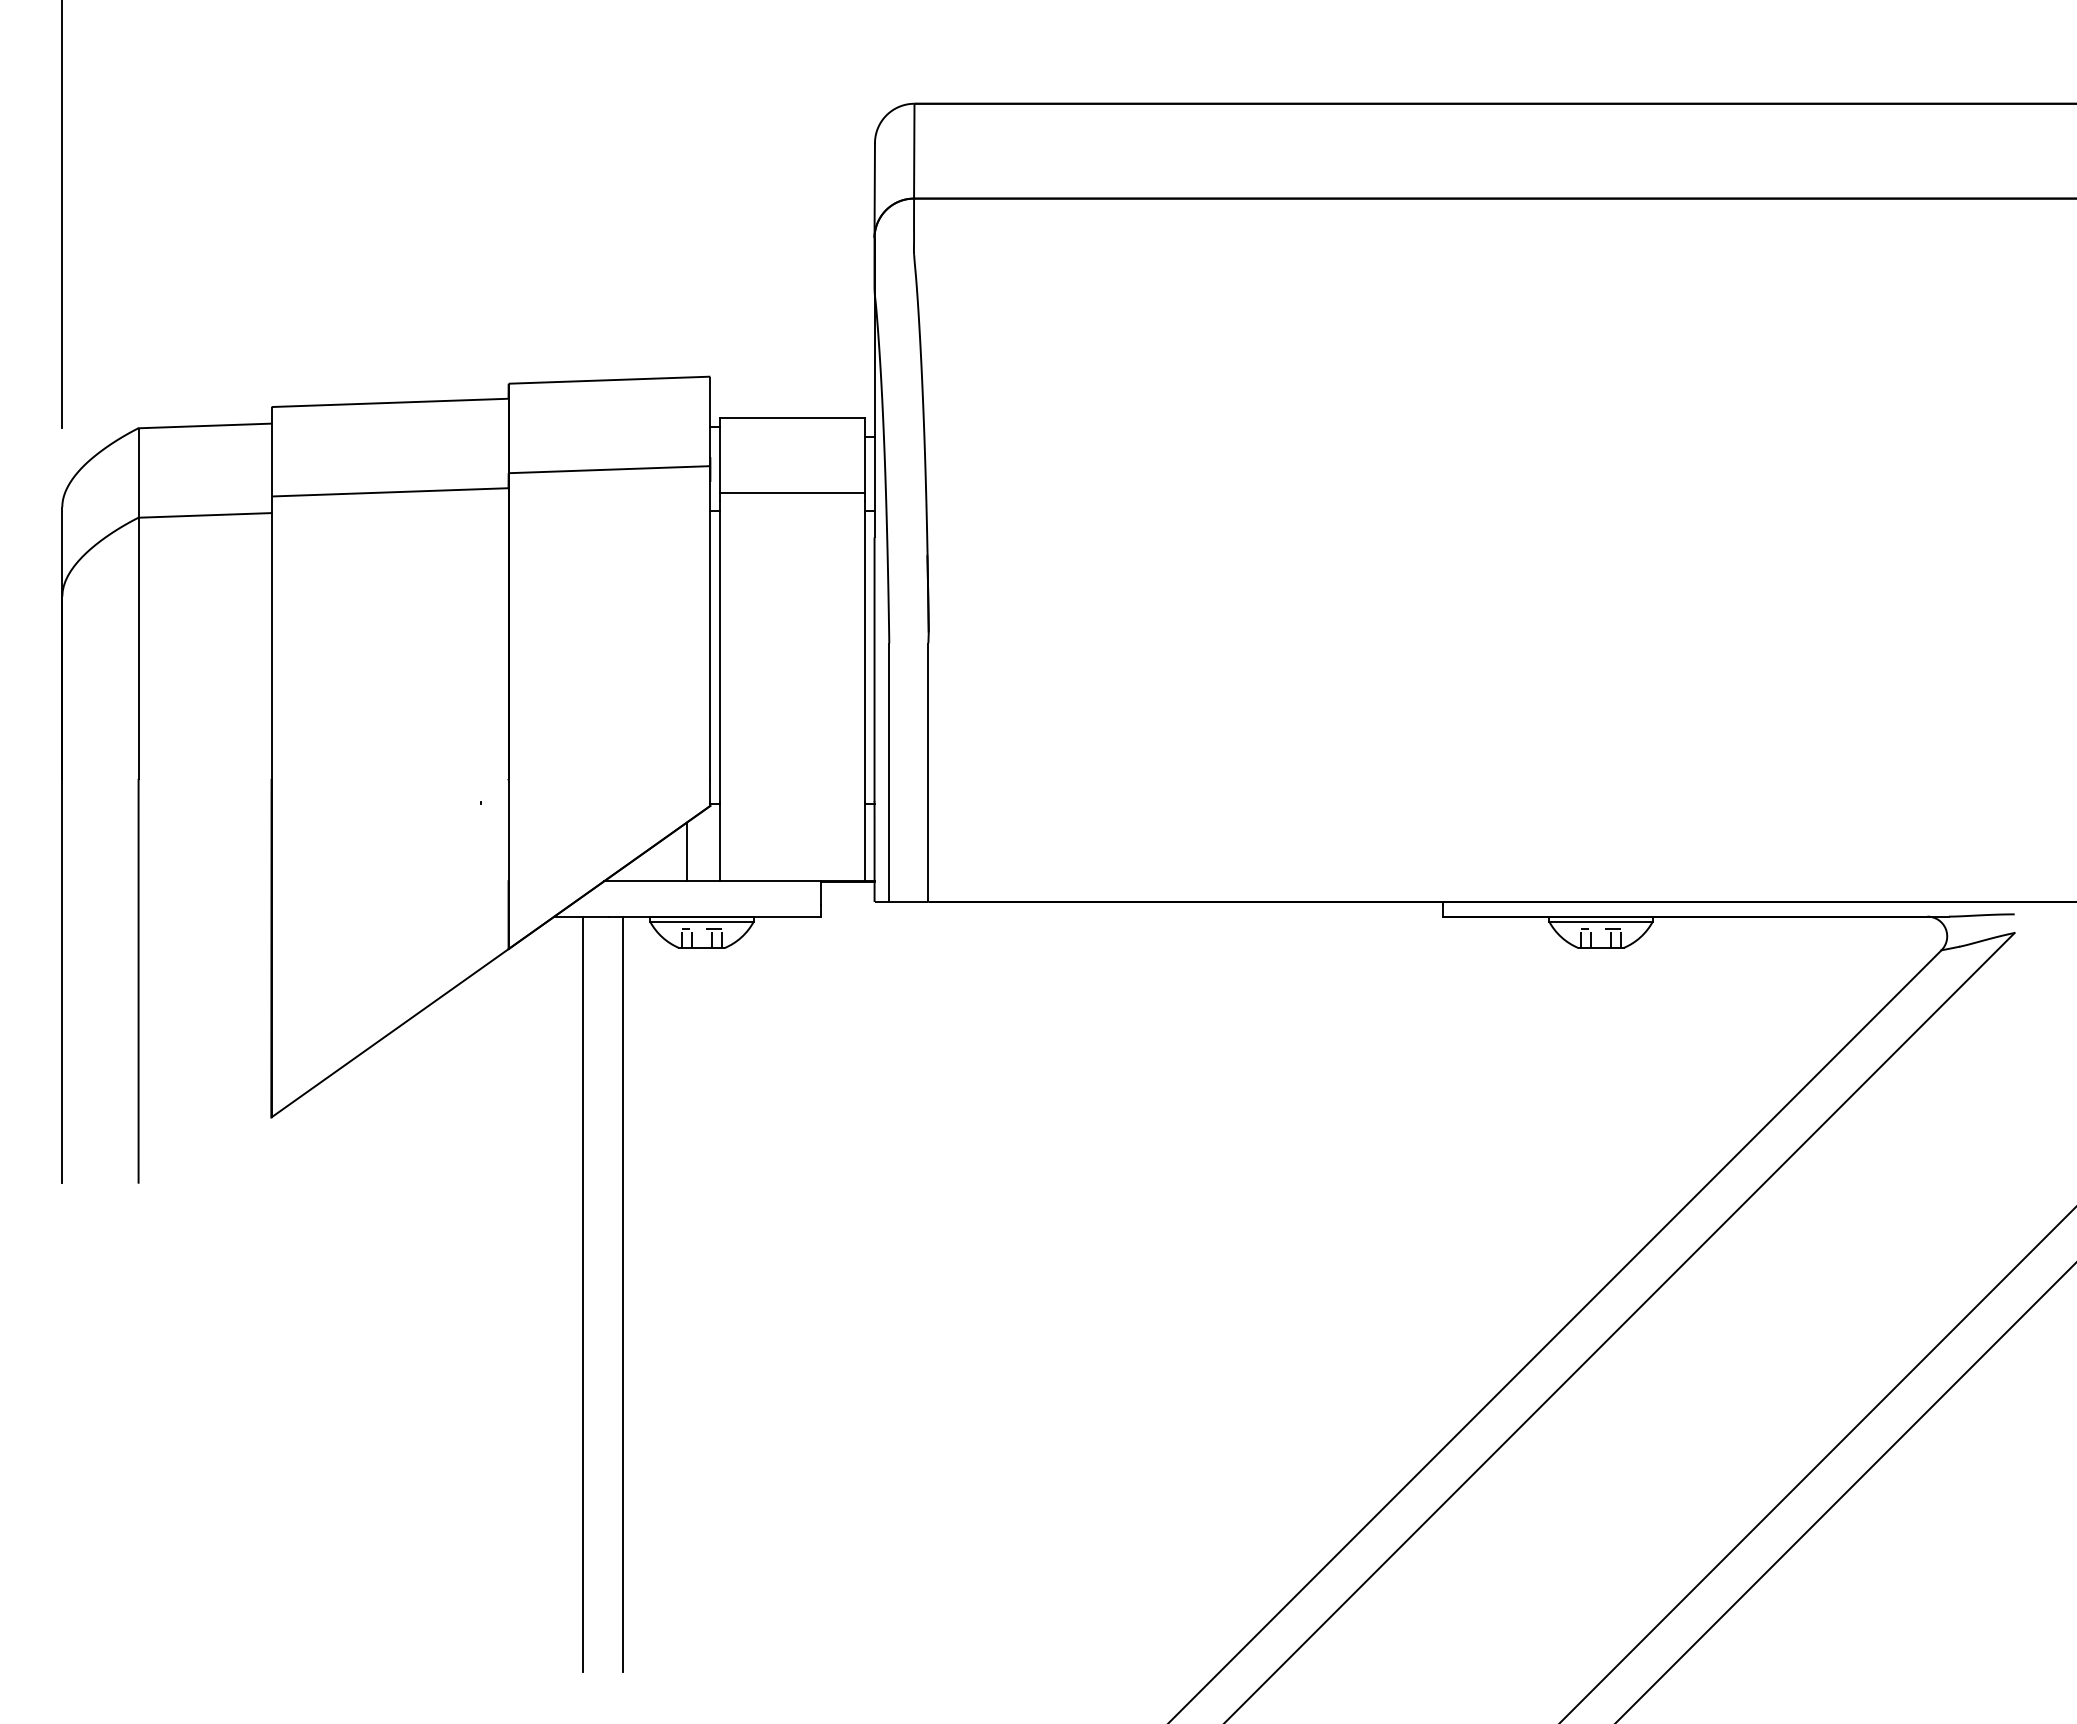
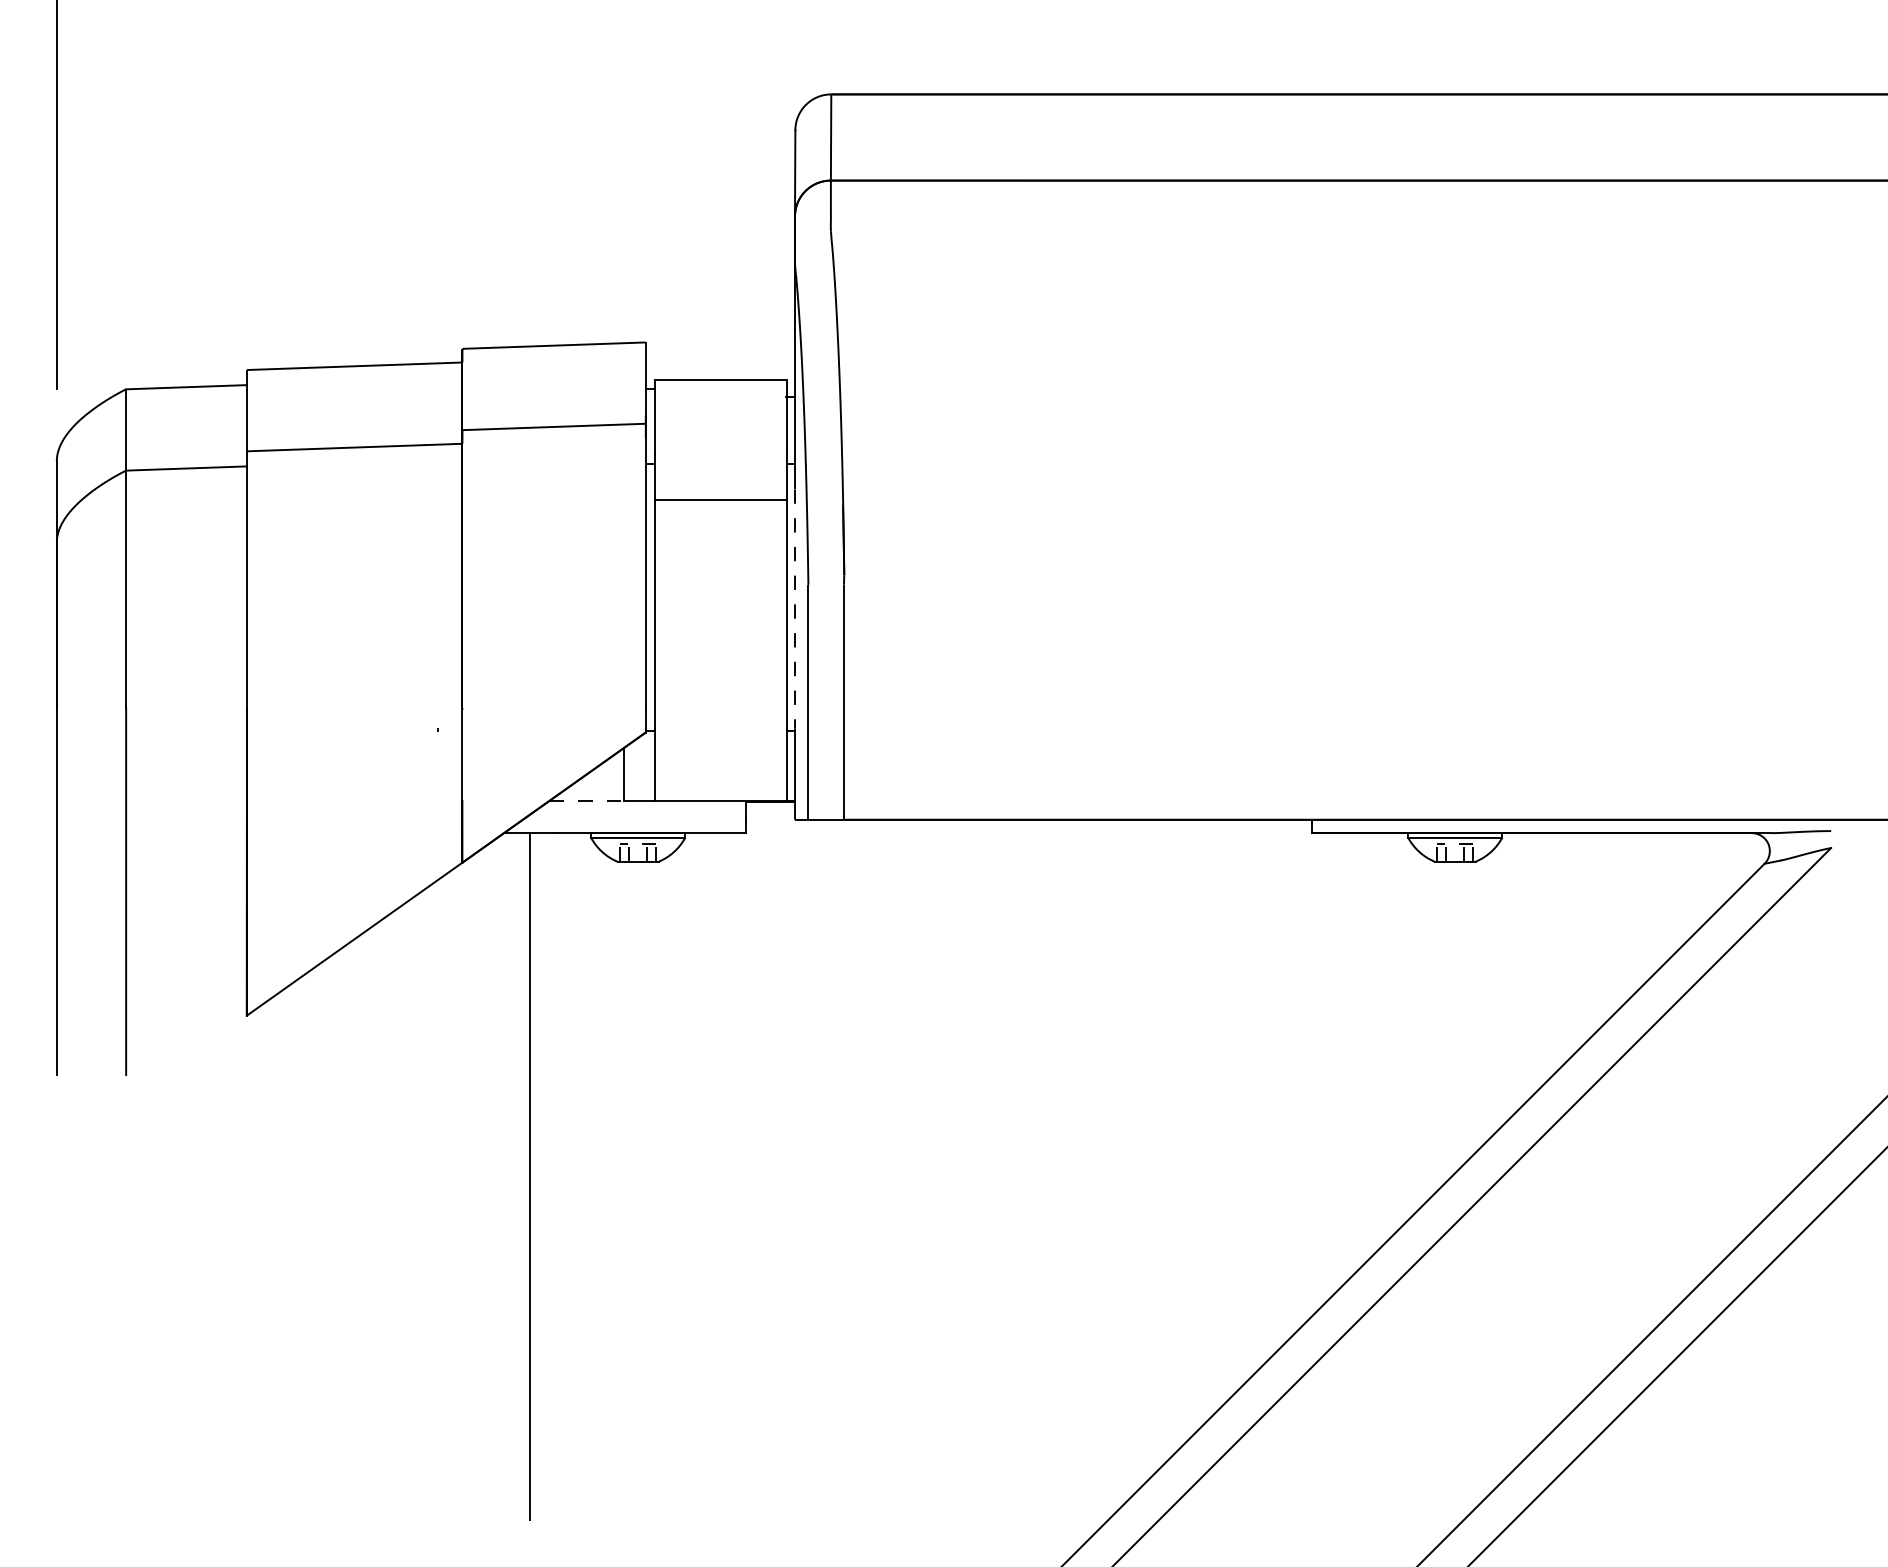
line: (792, 492) -> (720, 500), moved
line: (874, 670) -> (794, 609), solid -> dashed
line: (646, 881) -> (587, 801), solid -> dashed
line: (622, 1294) -> (565, 1176), removed

